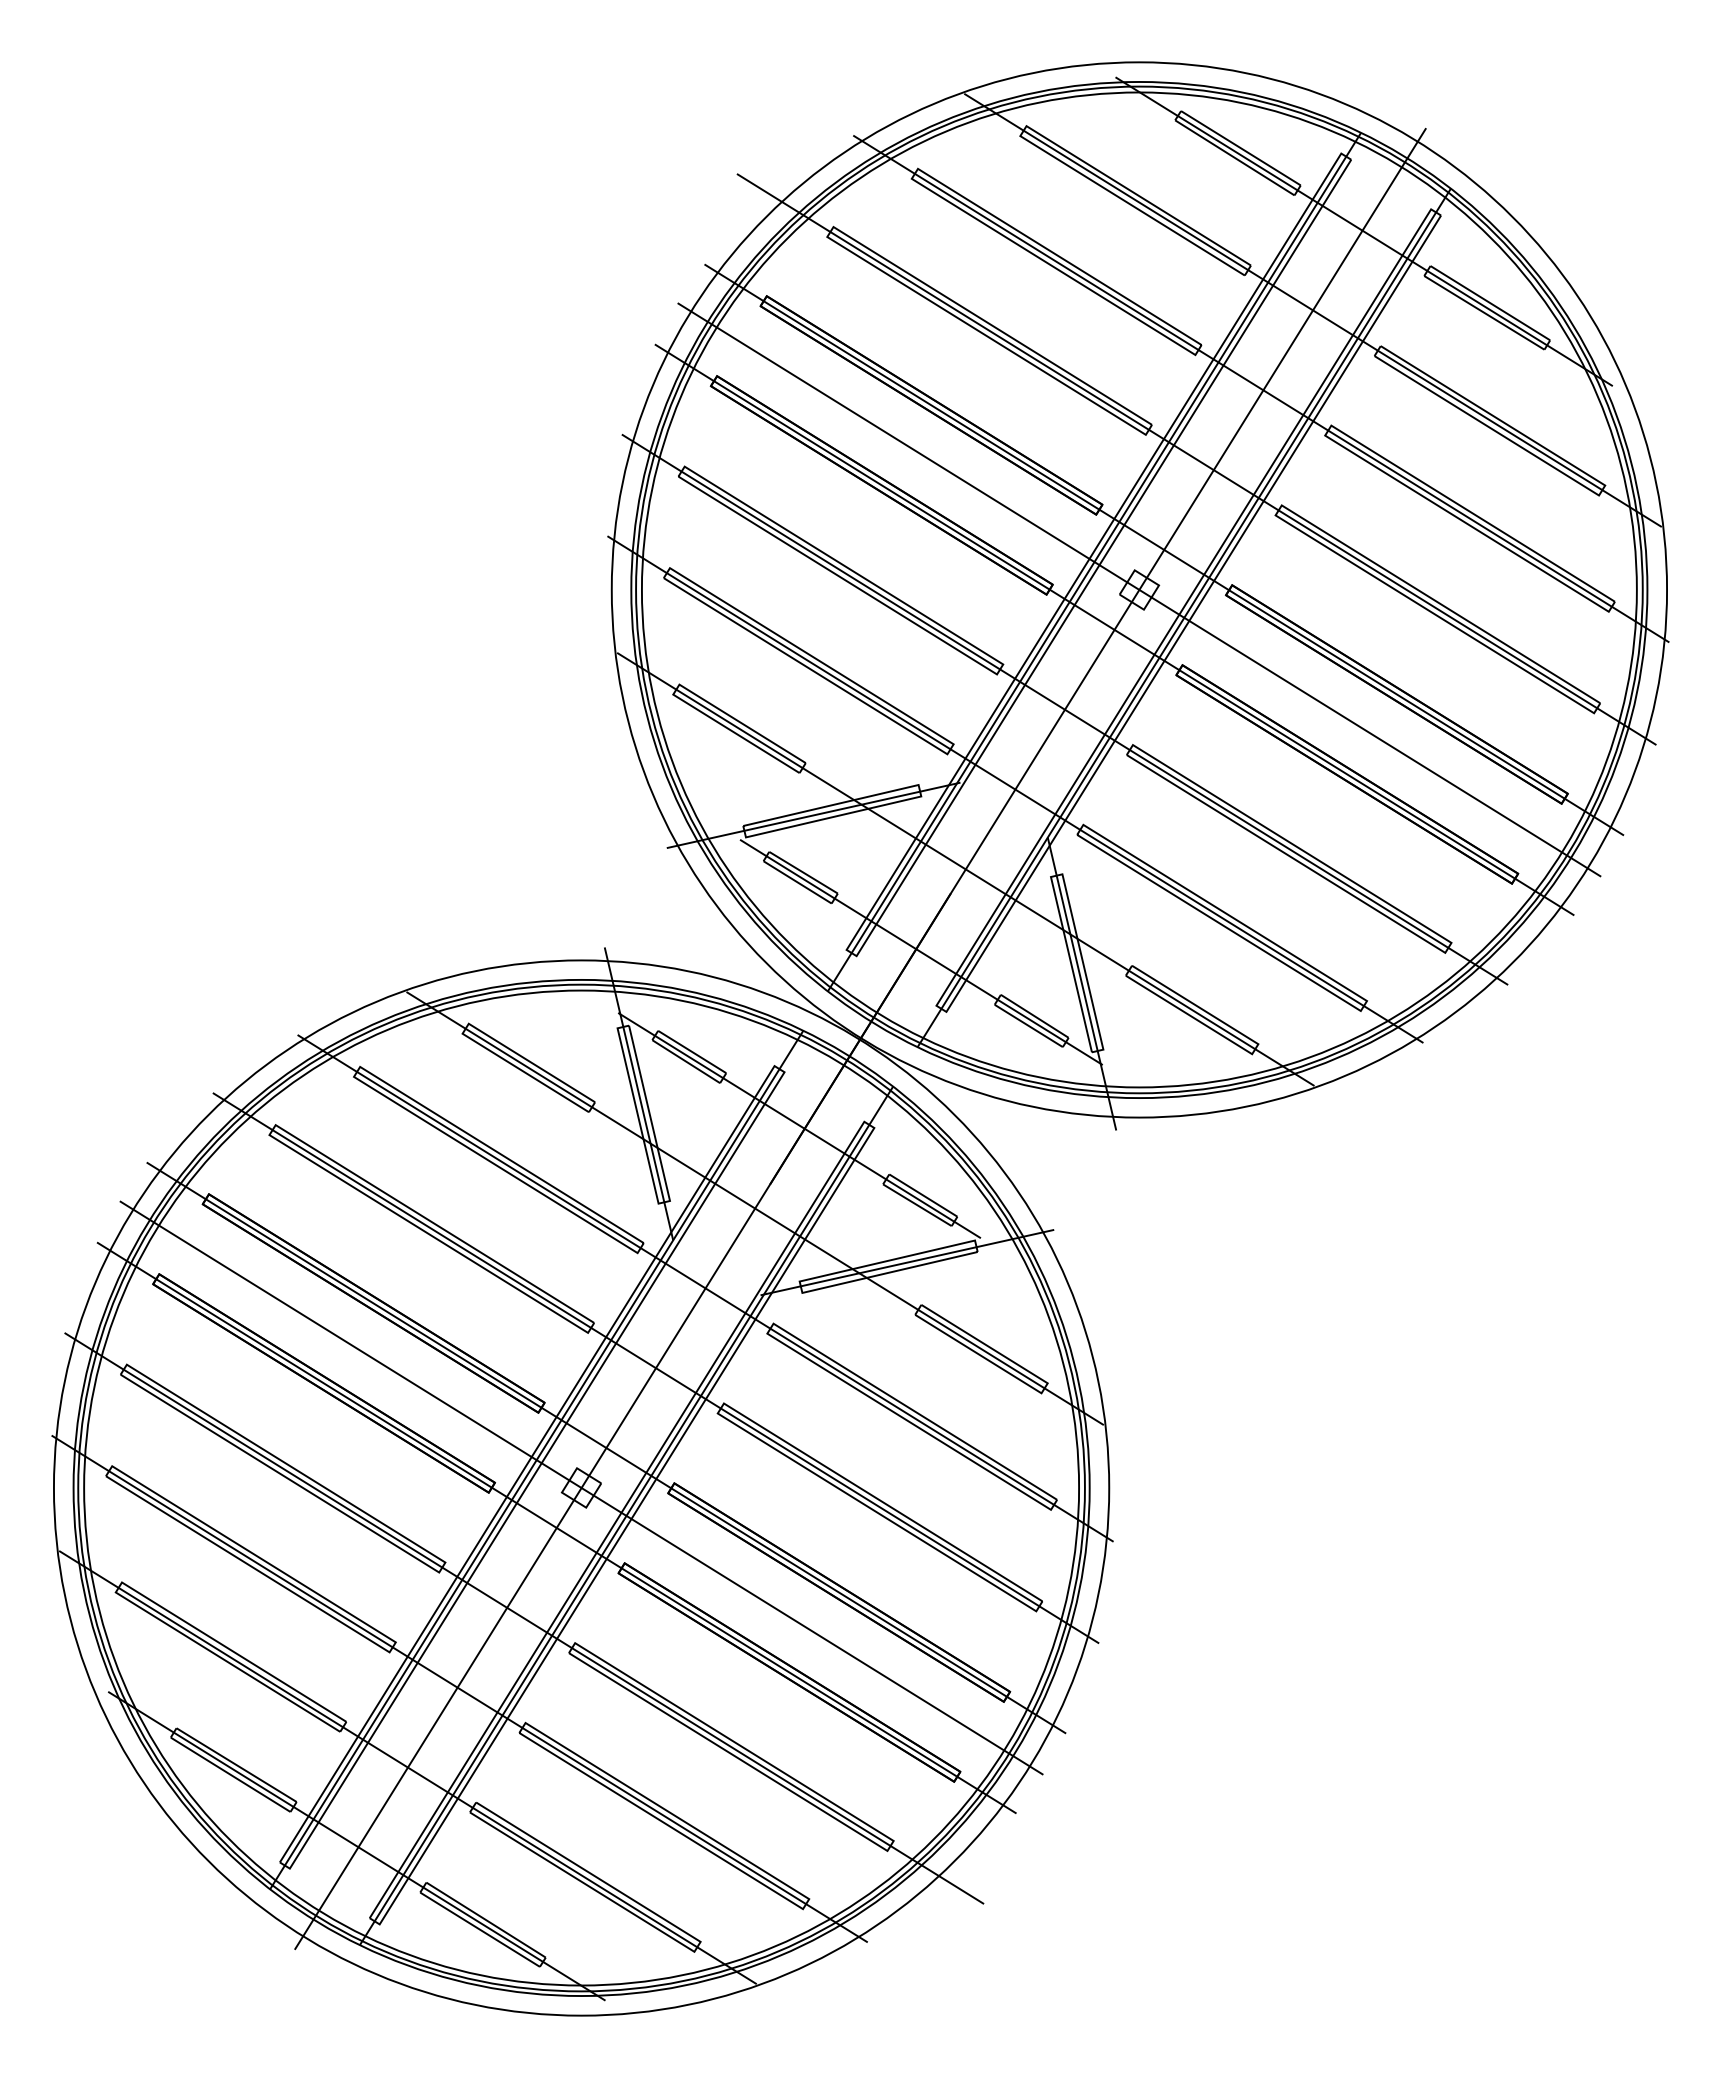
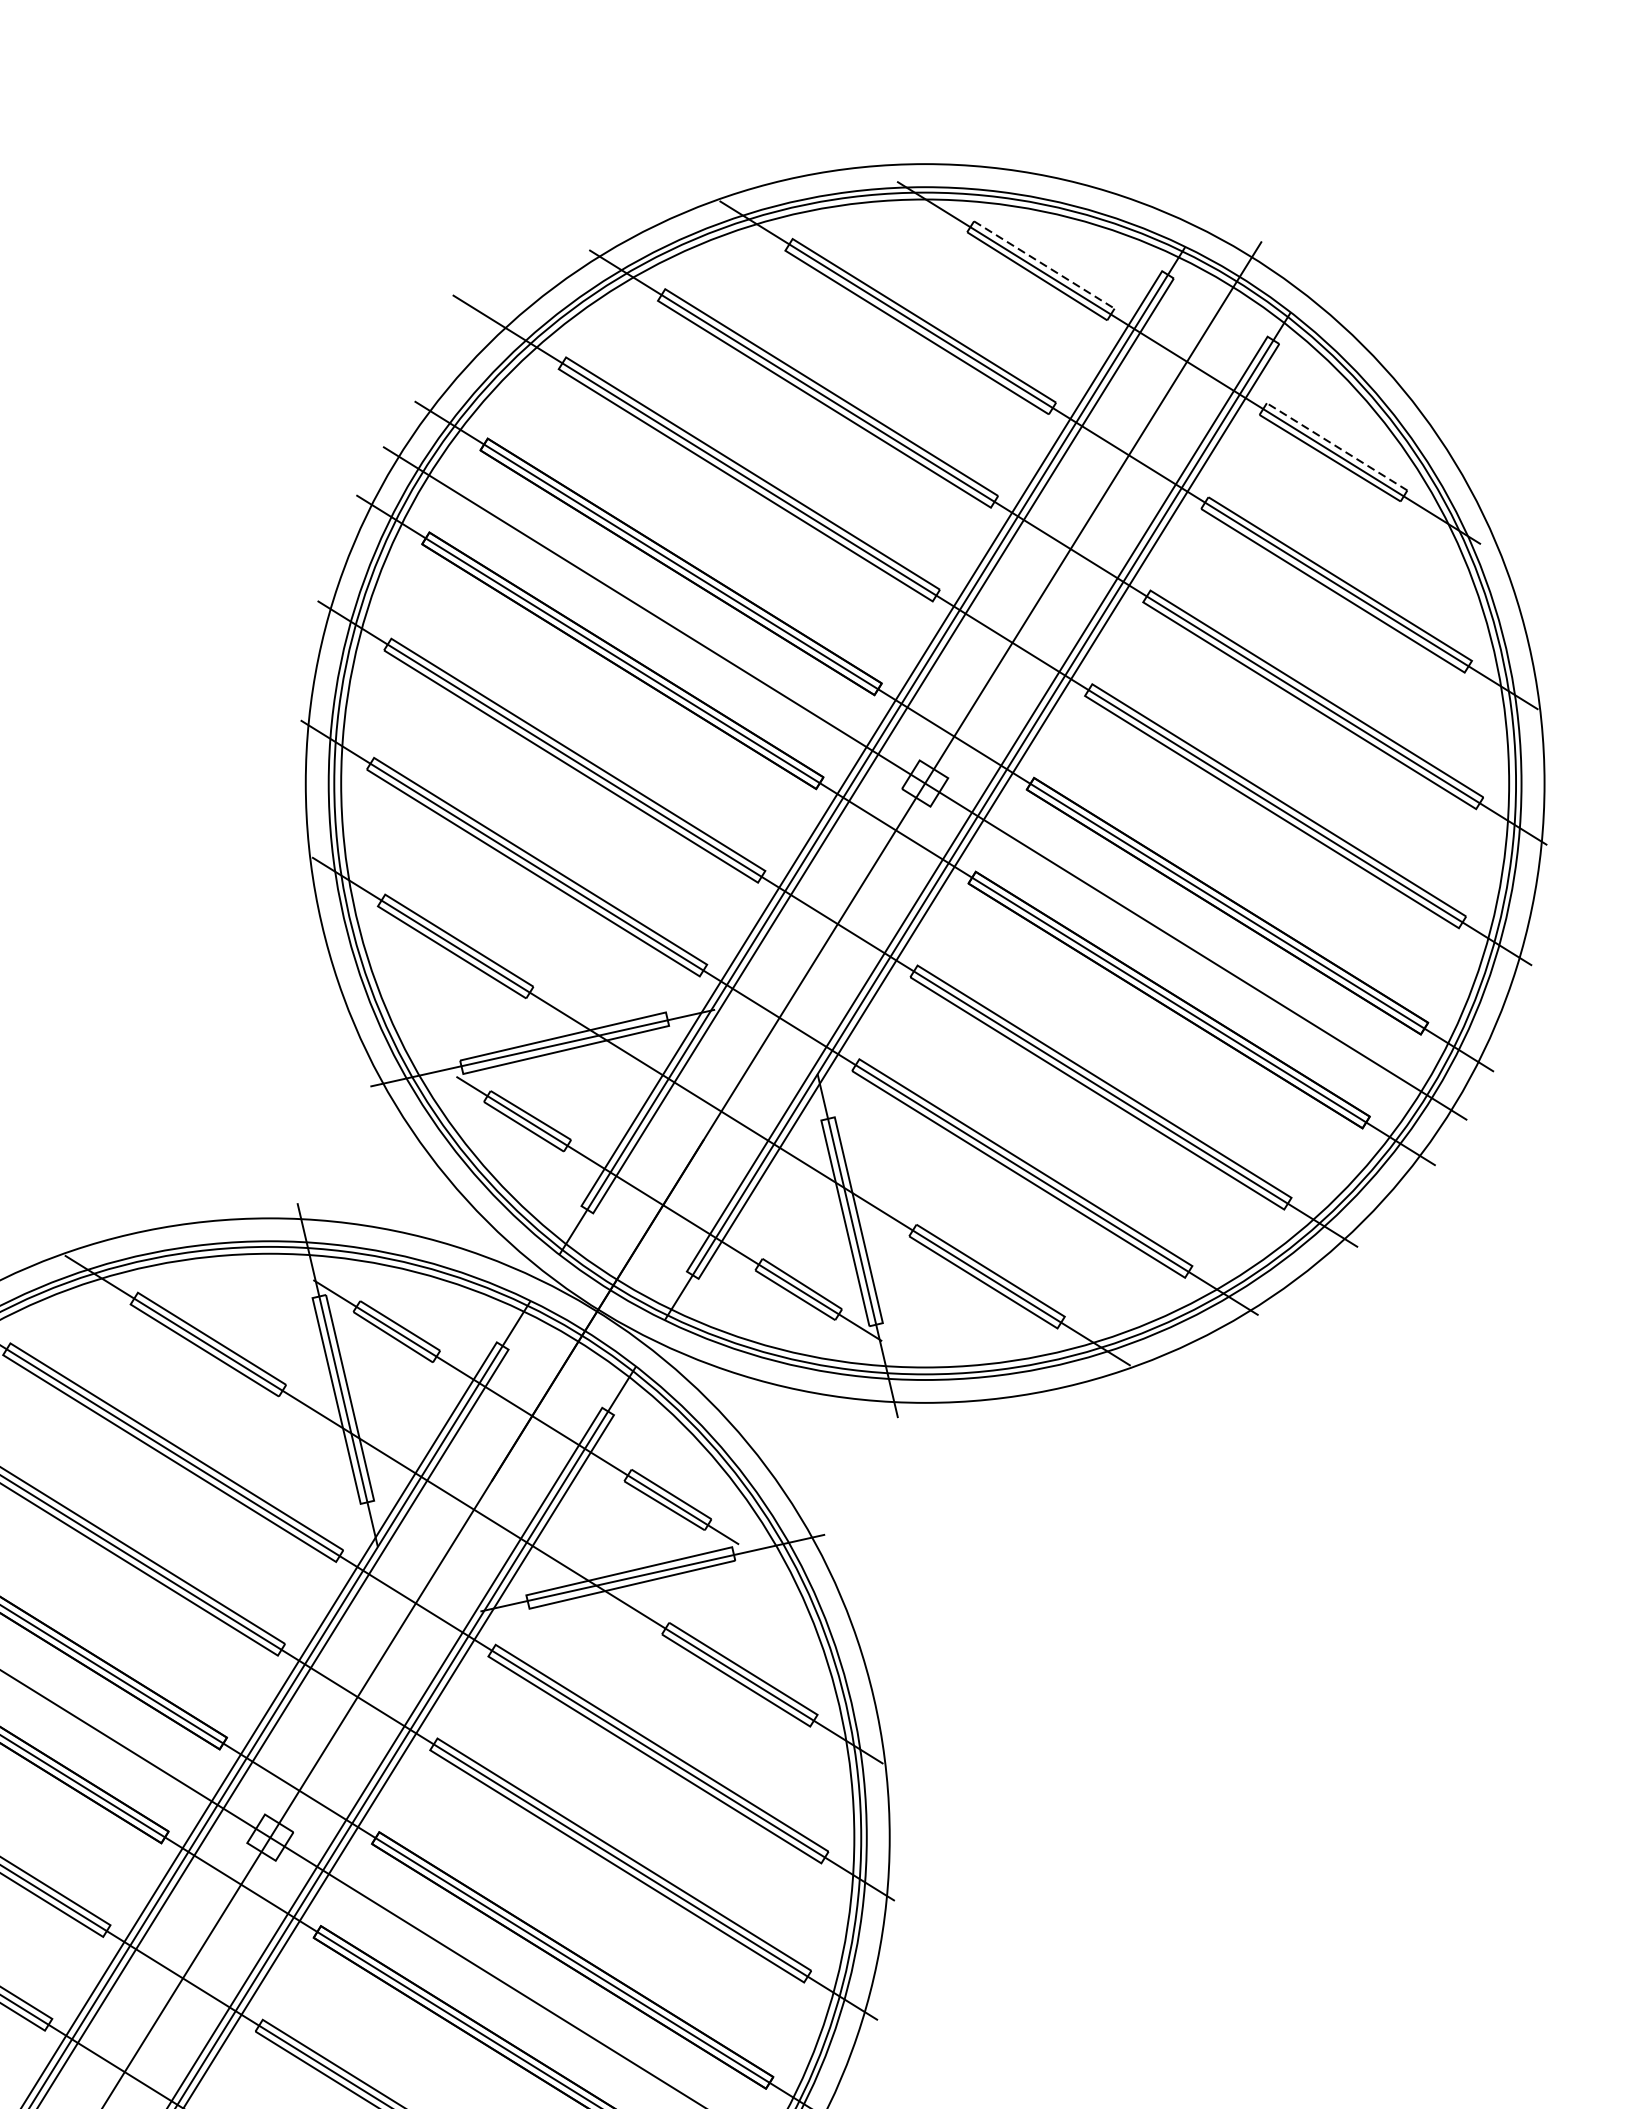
line: (1241, 148) -> (1045, 265), solid -> dashed
line: (1489, 302) -> (1336, 446), solid -> dashed

